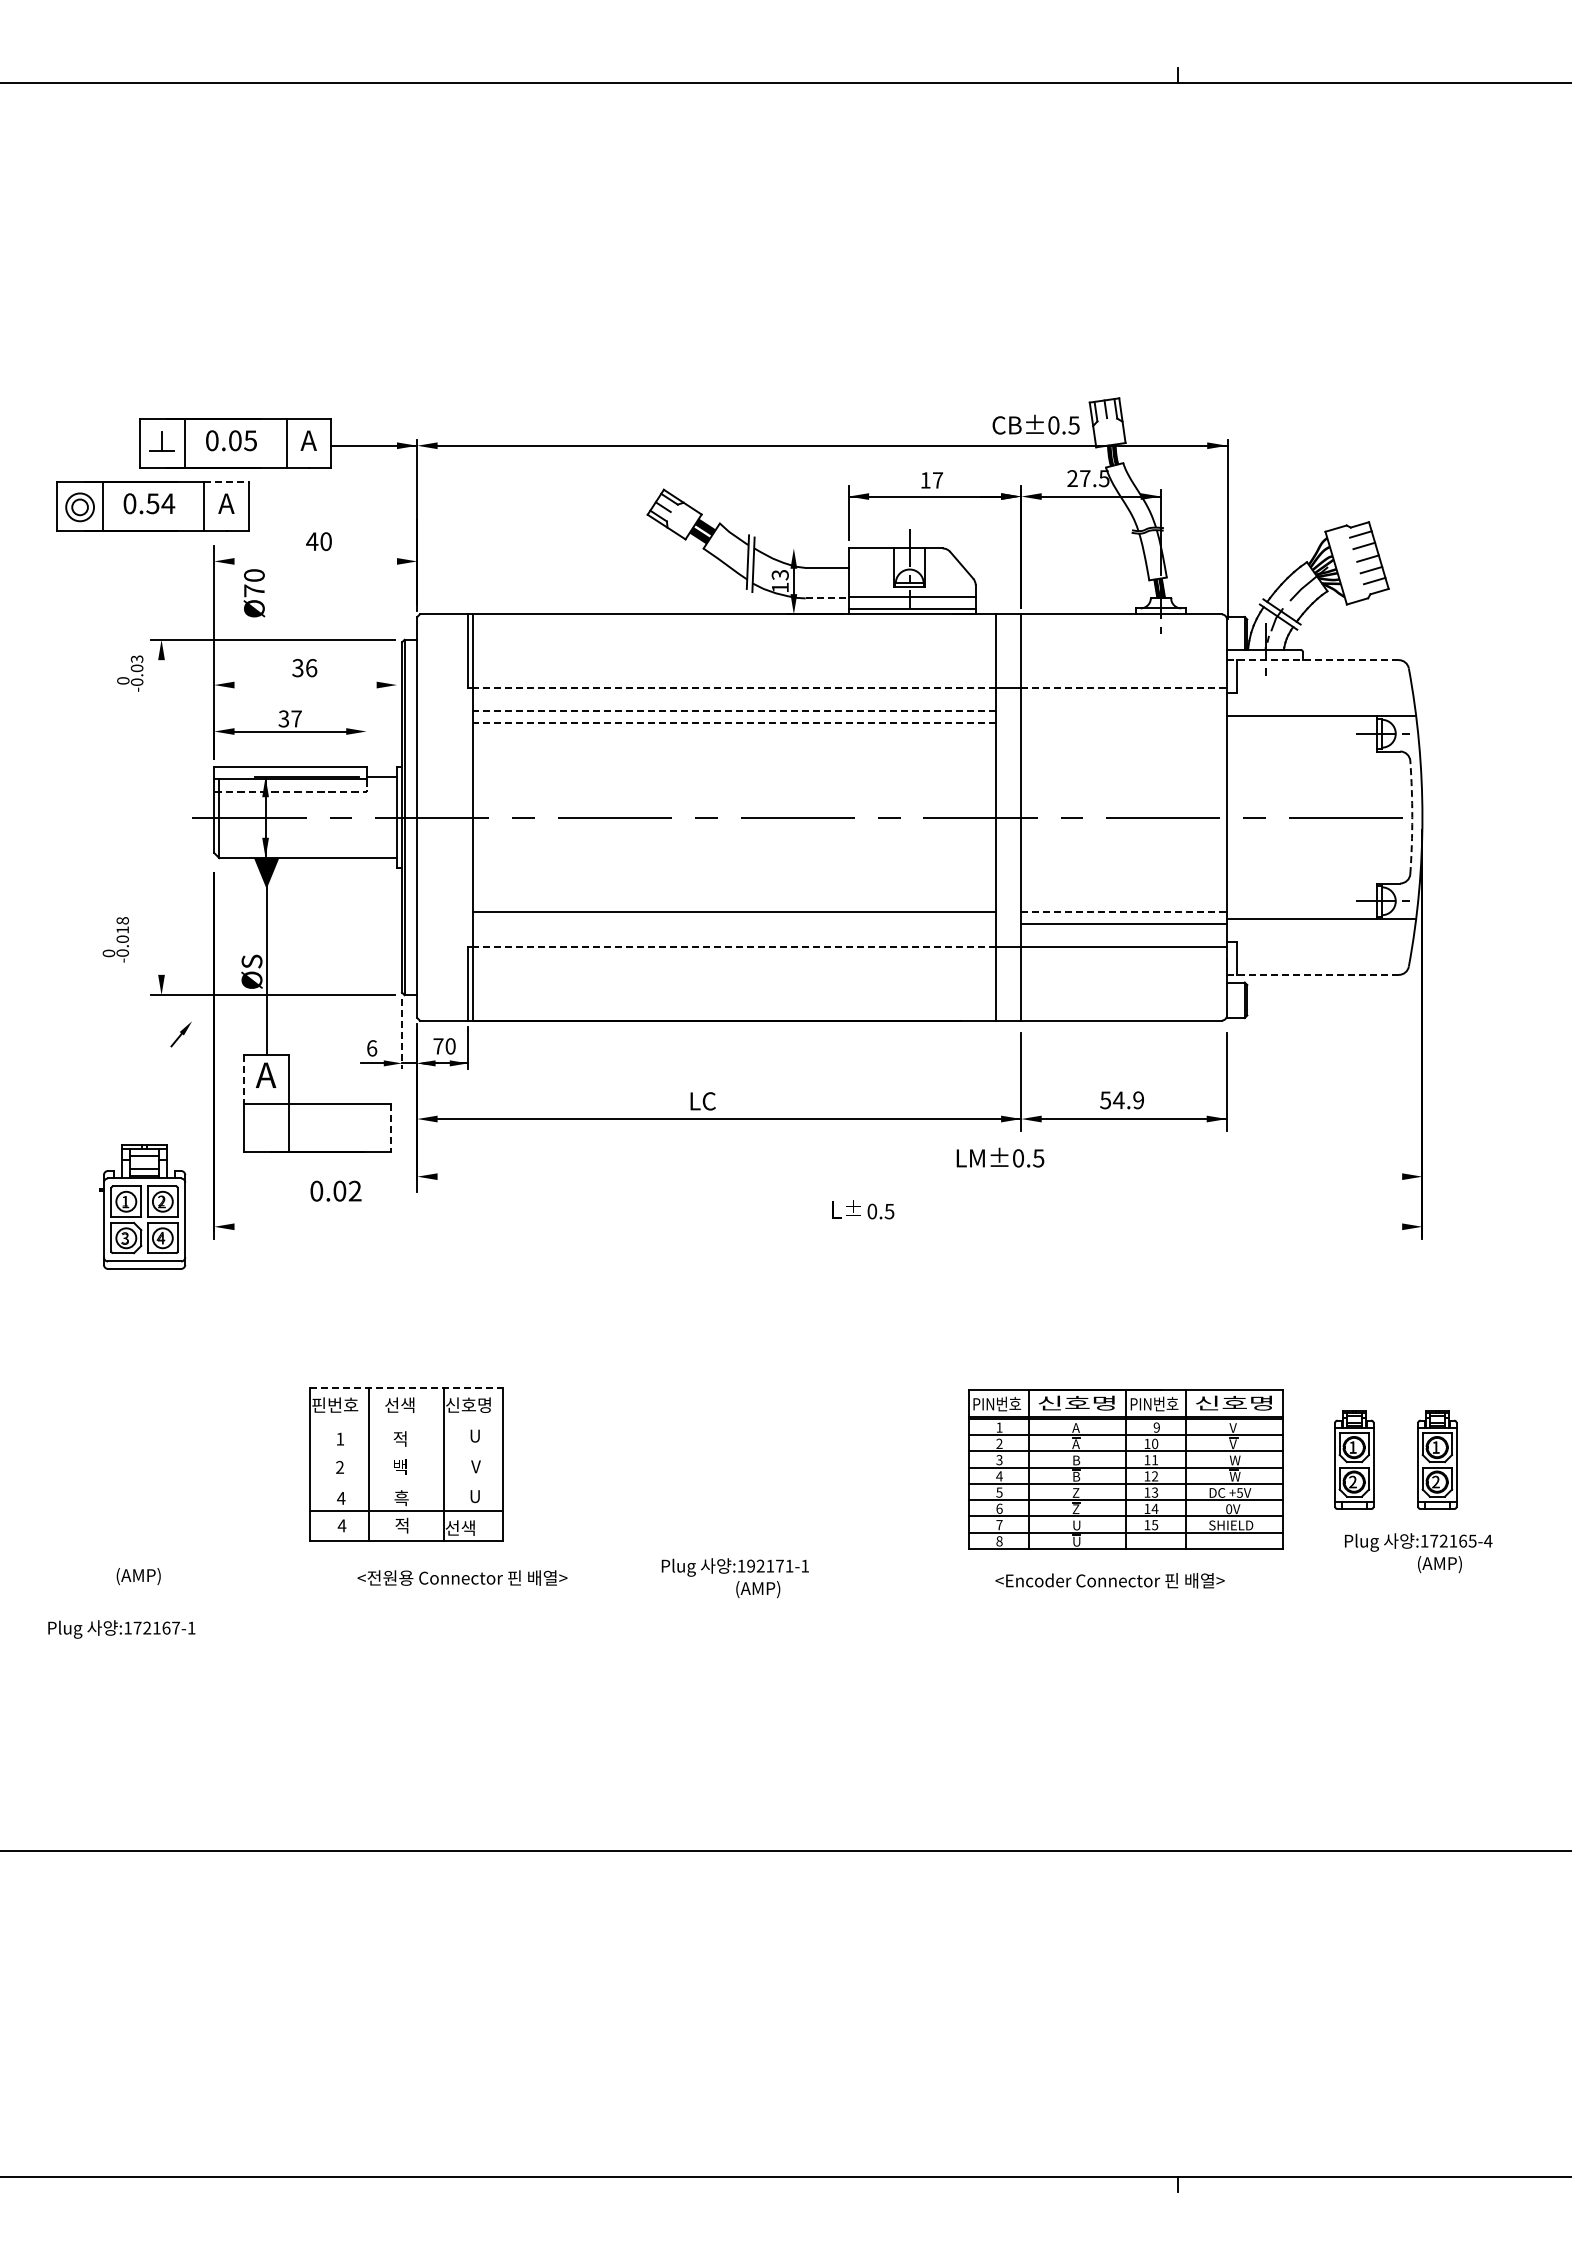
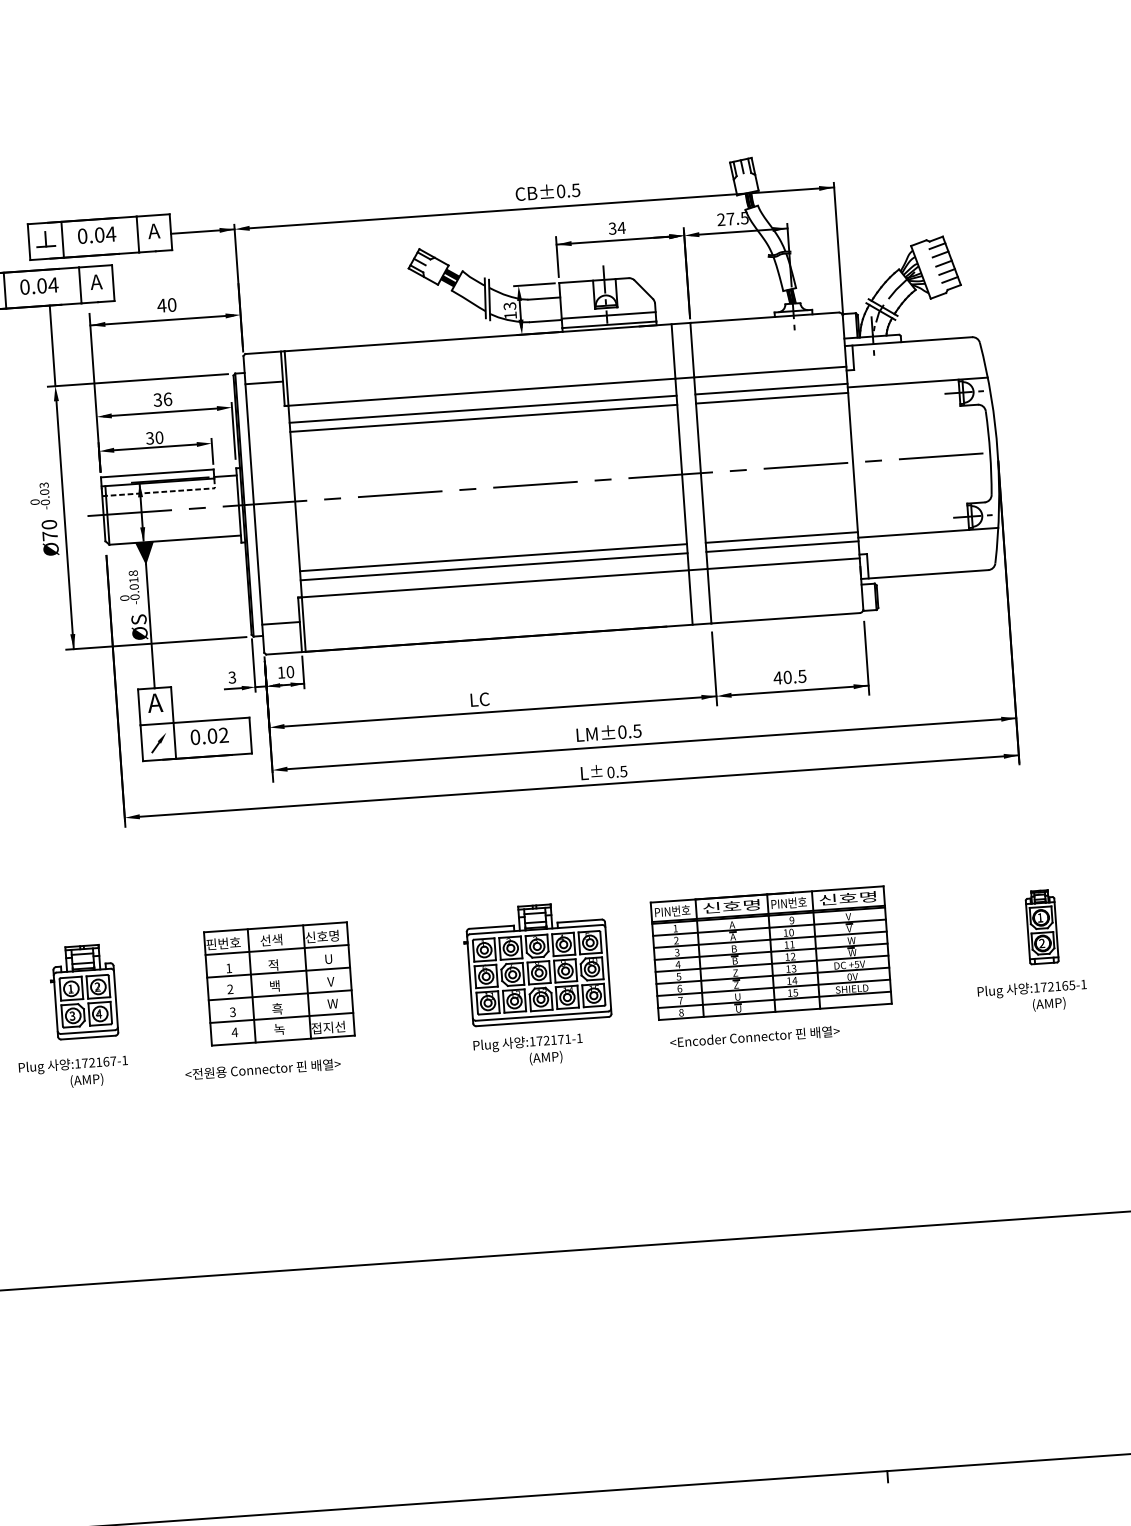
text: (1035, 424) -> (547, 191), moved
text: (250, 440) -> (110, 234), 0.05 -> 0.04
text: (931, 480) -> (616, 228), 17 -> 34
line: (227, 482) -> (96, 266), dashed -> solid
text: (152, 503) -> (41, 285), 0.54 -> 0.04
line: (814, 548) -> (533, 284), added
line: (310, 561) -> (161, 320), added
line: (161, 584) -> (52, 345), added
text: (254, 593) -> (50, 537), moved
line: (827, 598) -> (546, 321), dashed -> solid
line: (442, 655) -> (264, 383), added
line: (1312, 660) -> (908, 341), dashed -> solid
text: (130, 673) -> (40, 496), moved
line: (305, 685) -> (164, 412), added
line: (732, 688) -> (480, 392), dashed -> solid
line: (1124, 688) -> (770, 372), dashed -> solid
line: (734, 711) -> (483, 409), dashed -> solid
line: (1123, 711) -> (770, 389), added
line: (396, 716) -> (233, 430), added
text: (296, 718) -> (159, 437), 37 -> 30
line: (734, 723) -> (483, 418), dashed -> solid
line: (1123, 723) -> (771, 398), added
line: (366, 742) -> (212, 451), added
arc: (1412, 817) -> (990, 452), dashed -> solid
line: (161, 822) -> (64, 521), added
line: (1124, 911) -> (782, 537), dashed -> solid
line: (734, 923) -> (494, 566), added
text: (115, 939) -> (128, 587), moved
line: (732, 946) -> (493, 583), dashed -> solid
line: (1312, 974) -> (924, 574), dashed -> solid
line: (442, 979) -> (280, 623), added
part: (180, 1034) -> (158, 743), moved
line: (402, 1034) -> (254, 665), dashed -> solid
text: (438, 1046) -> (281, 672), 70 -> 10
text: (371, 1048) -> (231, 677), 6 -> 3
line: (244, 1080) -> (139, 707), dashed -> solid
text: (1121, 1100) -> (789, 677), 54.9 -> 40.5
line: (391, 1128) -> (250, 735), dashed -> solid
text: (1000, 1157) -> (609, 732), moved
line: (929, 1176) -> (651, 743), added
text: (335, 1190) -> (209, 735), moved
part: (142, 1206) -> (83, 991), moved
line: (828, 1226) -> (579, 785), added
line: (406, 1388) -> (275, 927), dashed -> solid
line: (406, 1418) -> (276, 949), added
line: (406, 1449) -> (278, 972), added
part: (1354, 1459) -> (980, 931), removed
part: (754, 1461) -> (536, 963), added
part: (1125, 1469) -> (770, 953), moved
line: (406, 1480) -> (280, 995), added
text: (476, 1496) -> (332, 1003), U -> W
text: (341, 1497) -> (232, 1011), 4 -> 3
text: (402, 1525) -> (279, 1029), 적 -> 녹
text: (468, 1527) -> (328, 1027), 선색 -> 접지선
text: (1487, 1540) -> (1083, 984), :172165-4 -> :172165-1
text: (751, 1565) -> (539, 1040), :192171-1 -> :172171-1
text: (462, 1577) -> (263, 1068), moved
text: (1109, 1580) -> (754, 1036), moved
text: (121, 1629) -> (73, 1065), moved

